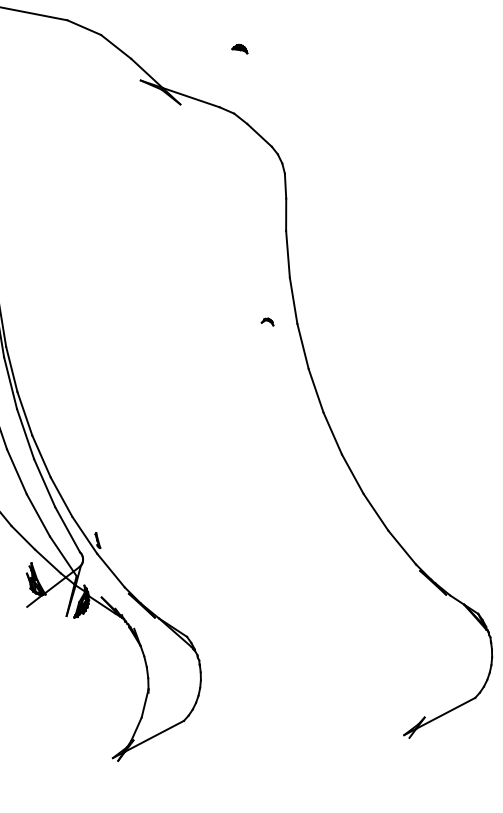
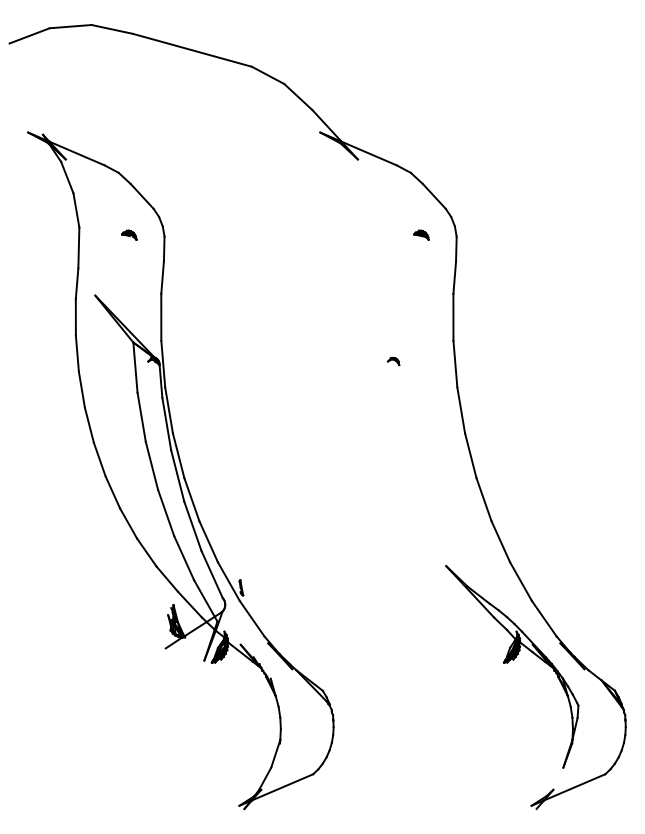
part: (239, 48) -> (421, 234), moved
part: (267, 322) -> (393, 361), moved
part: (374, 597) -> (512, 666), added

